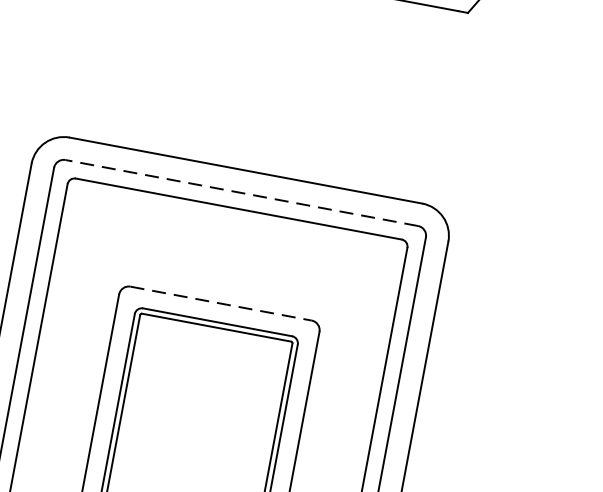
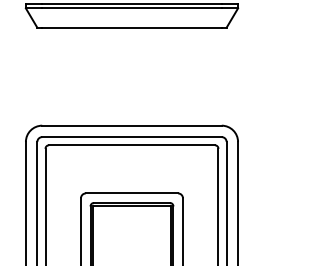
line: (240, 193) -> (131, 137), dashed -> solid
line: (222, 303) -> (132, 193), dashed -> solid

